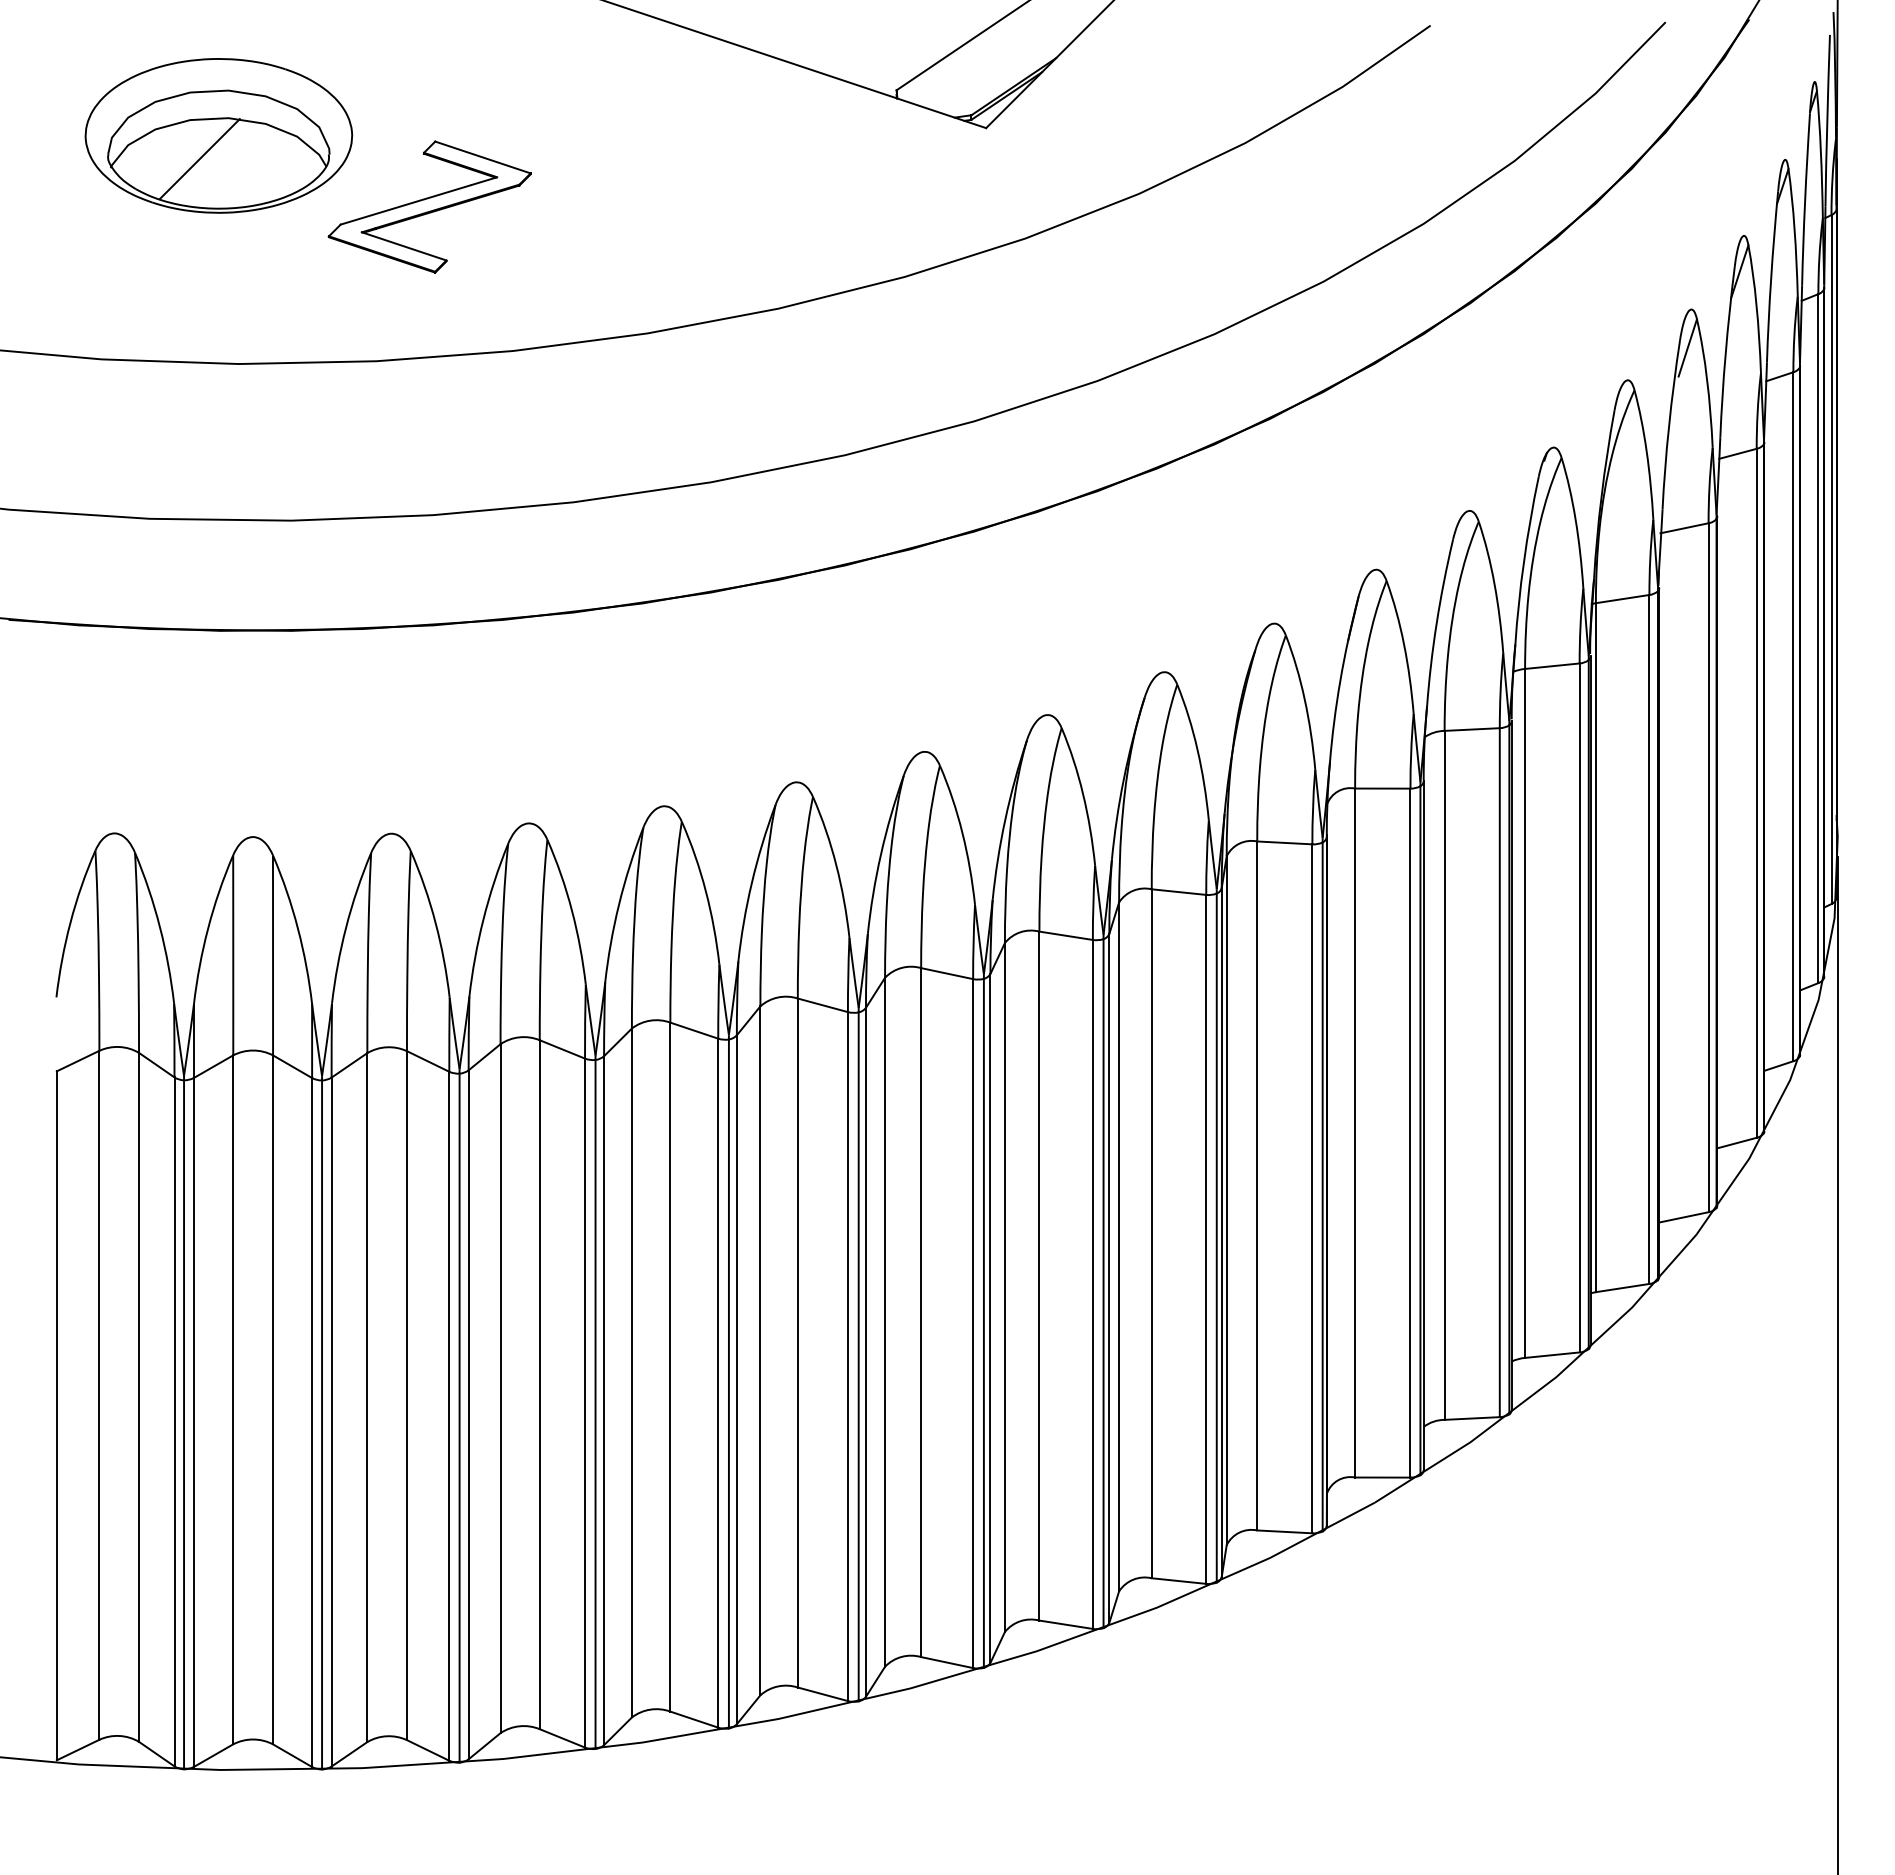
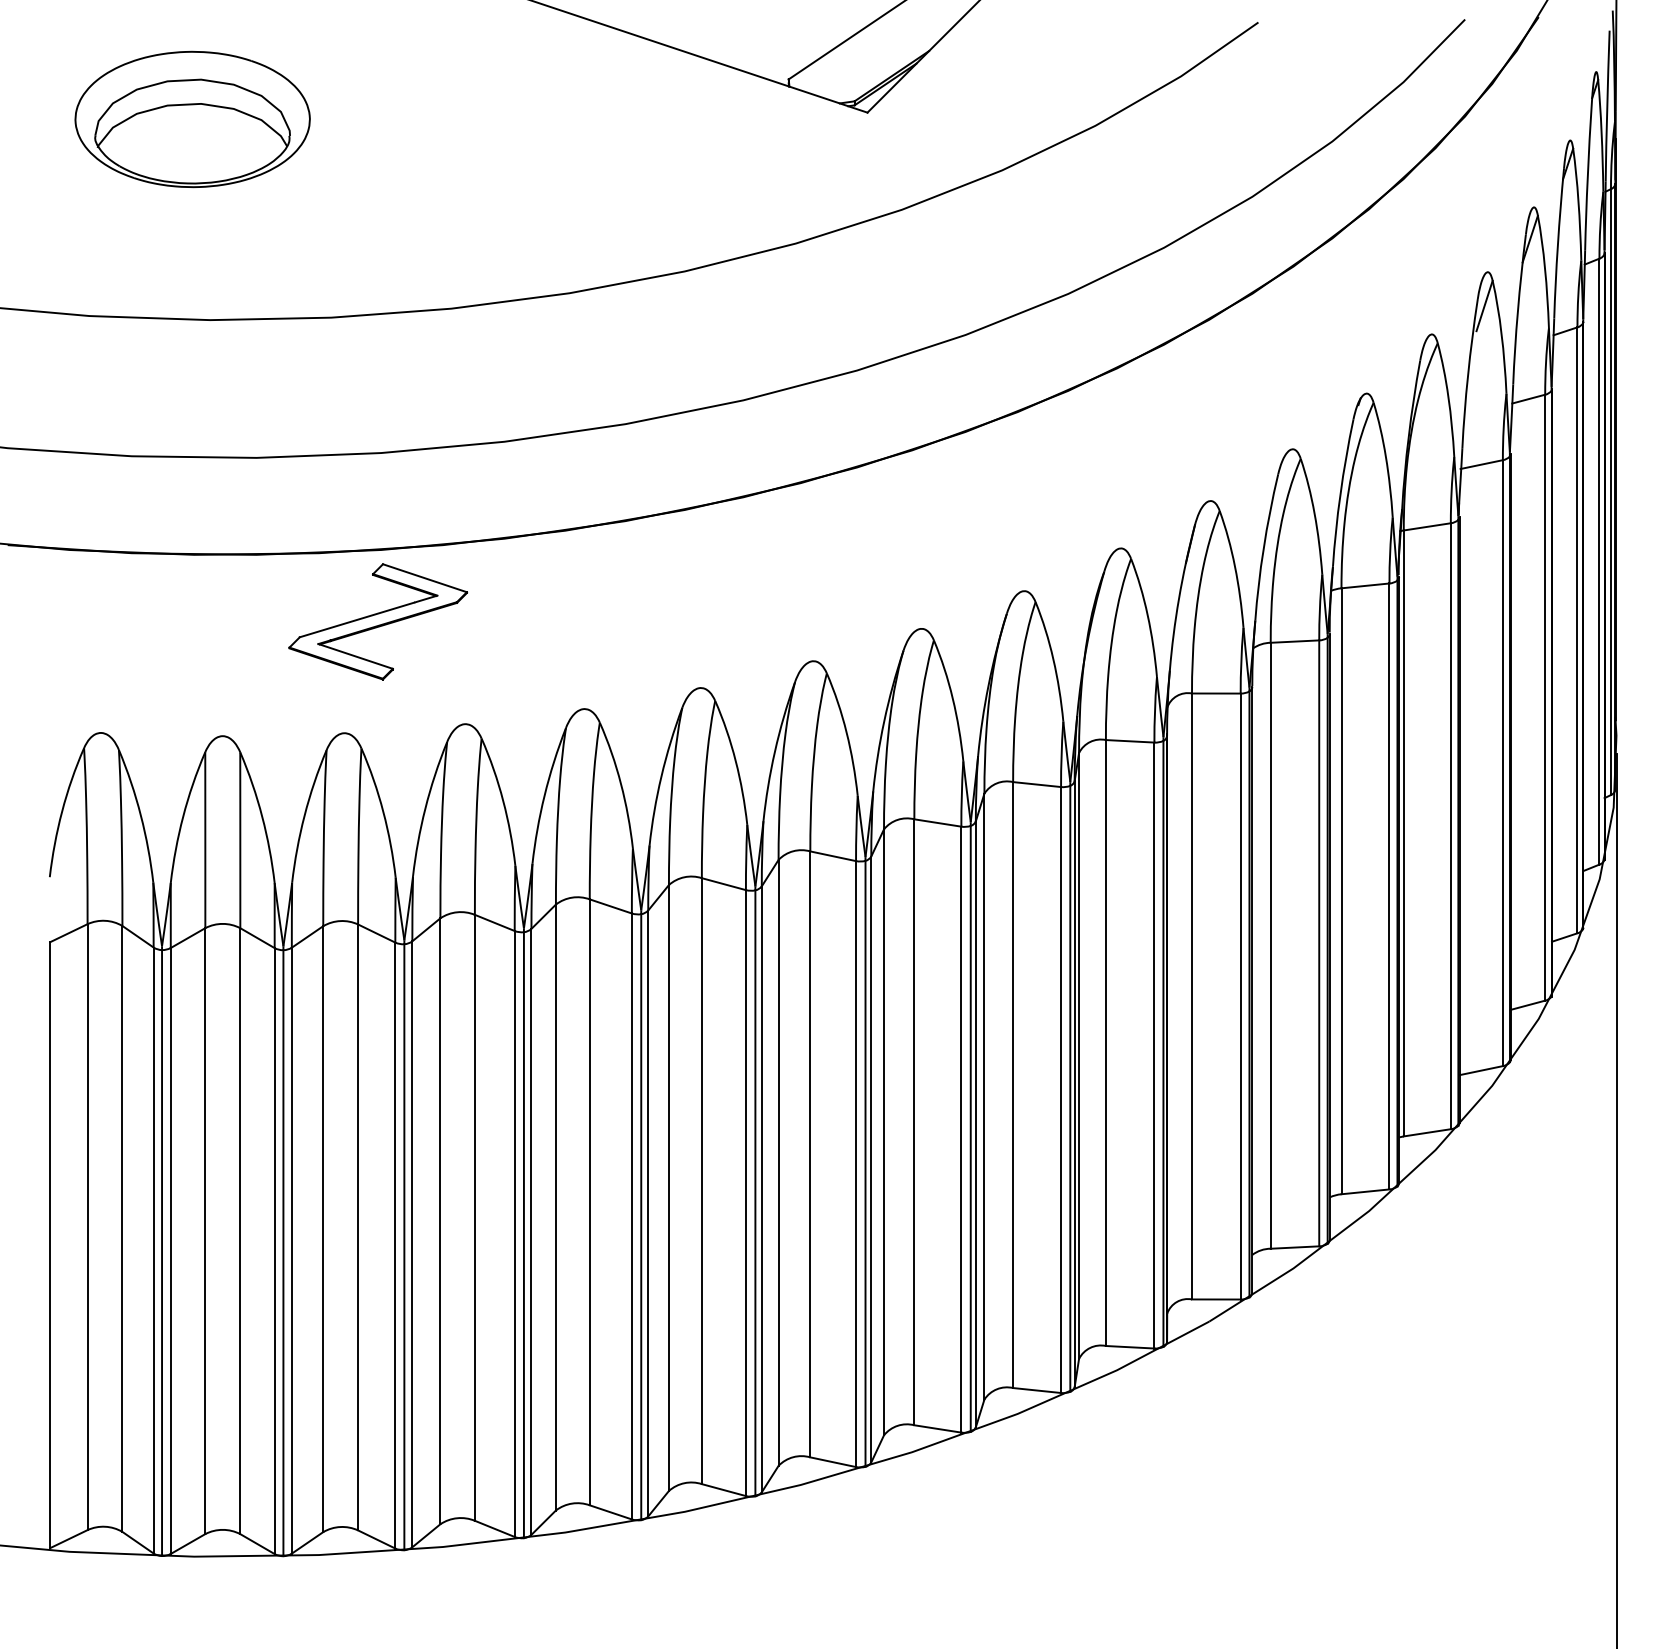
line: (199, 158) -> (175, 139), removed
part: (429, 206) -> (377, 621), moved

